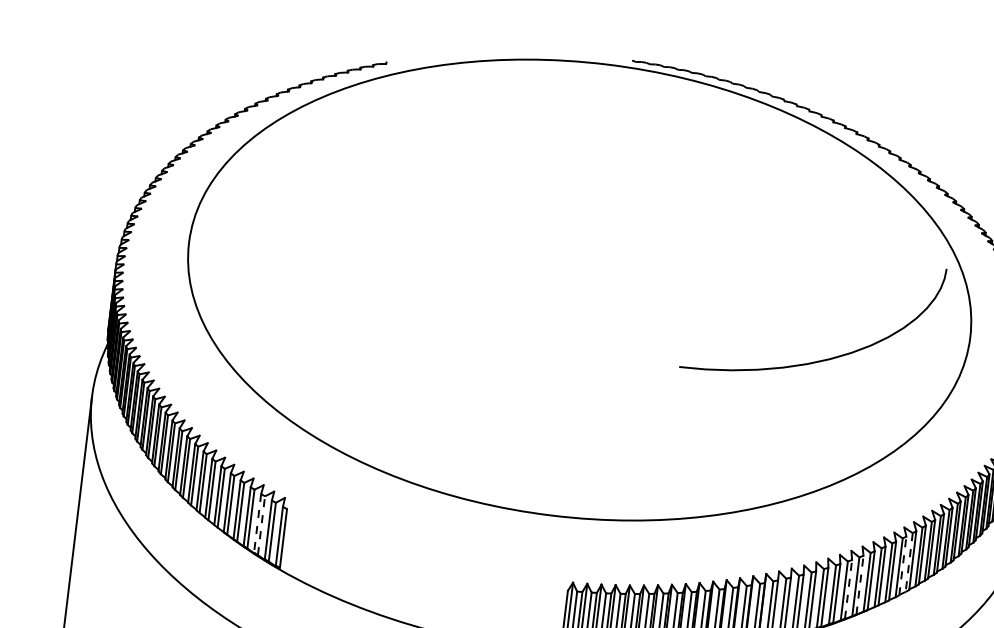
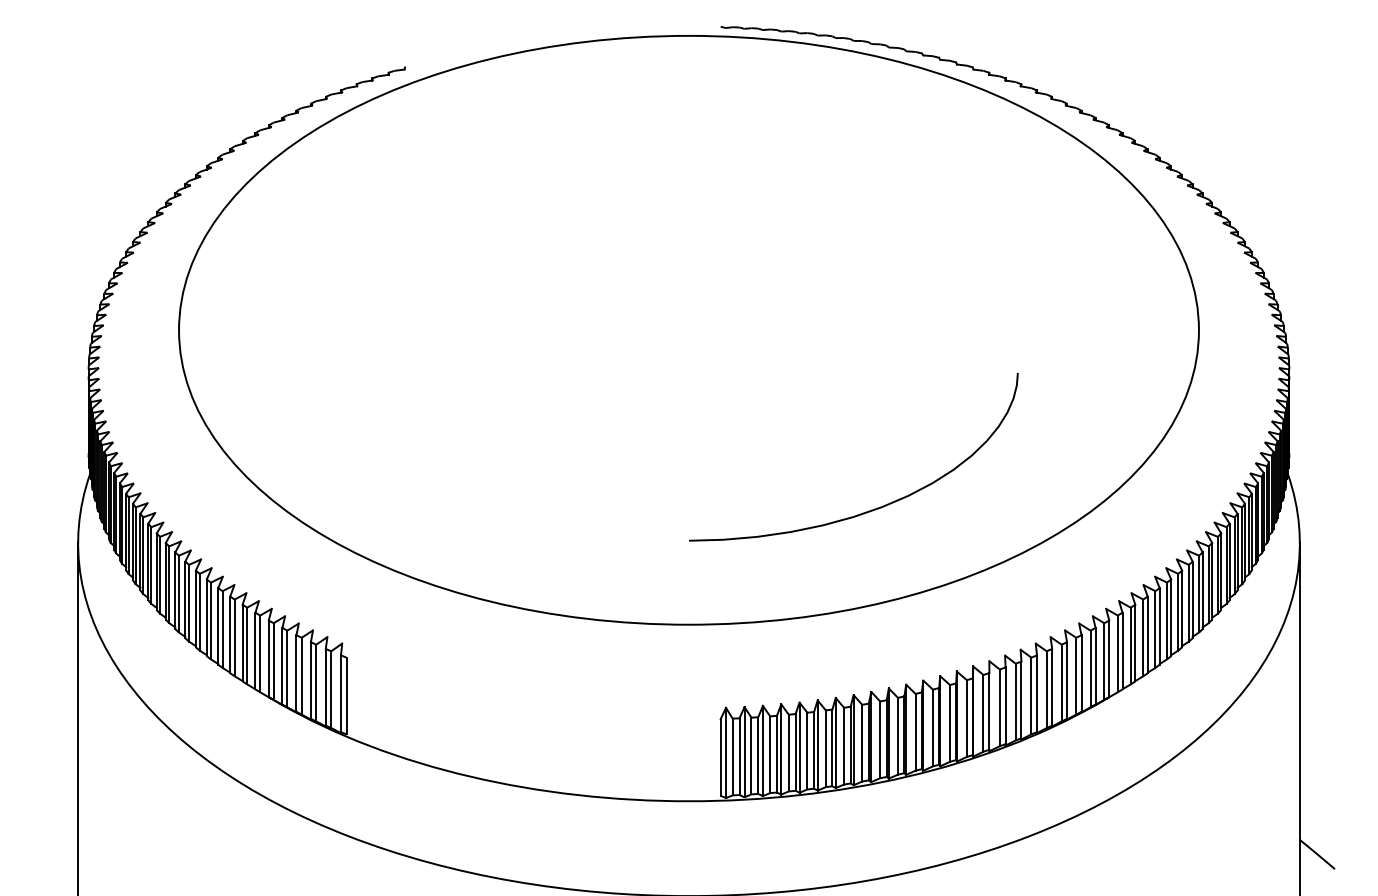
curve: (821, 359) -> (871, 509), moved
line: (257, 524) -> (310, 681), dashed -> solid
line: (261, 525) -> (316, 682), dashed -> solid
line: (909, 563) -> (1155, 630), dashed -> solid
line: (902, 565) -> (1147, 634), dashed -> solid
line: (860, 584) -> (1095, 665), dashed -> solid
line: (848, 589) -> (1081, 673), dashed -> solid

